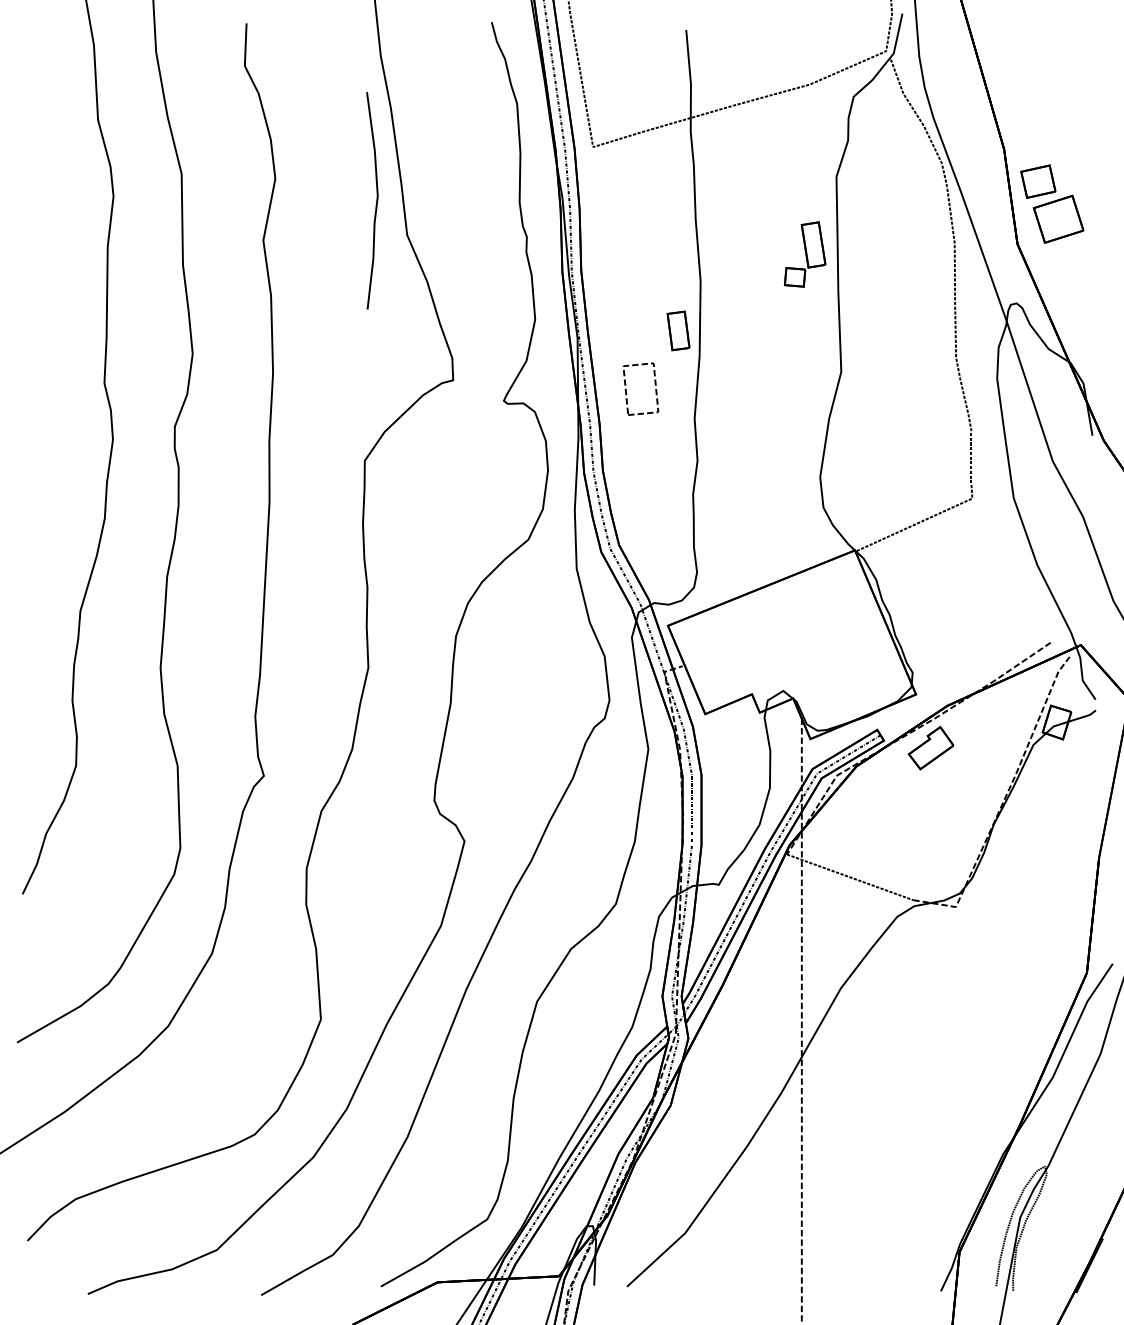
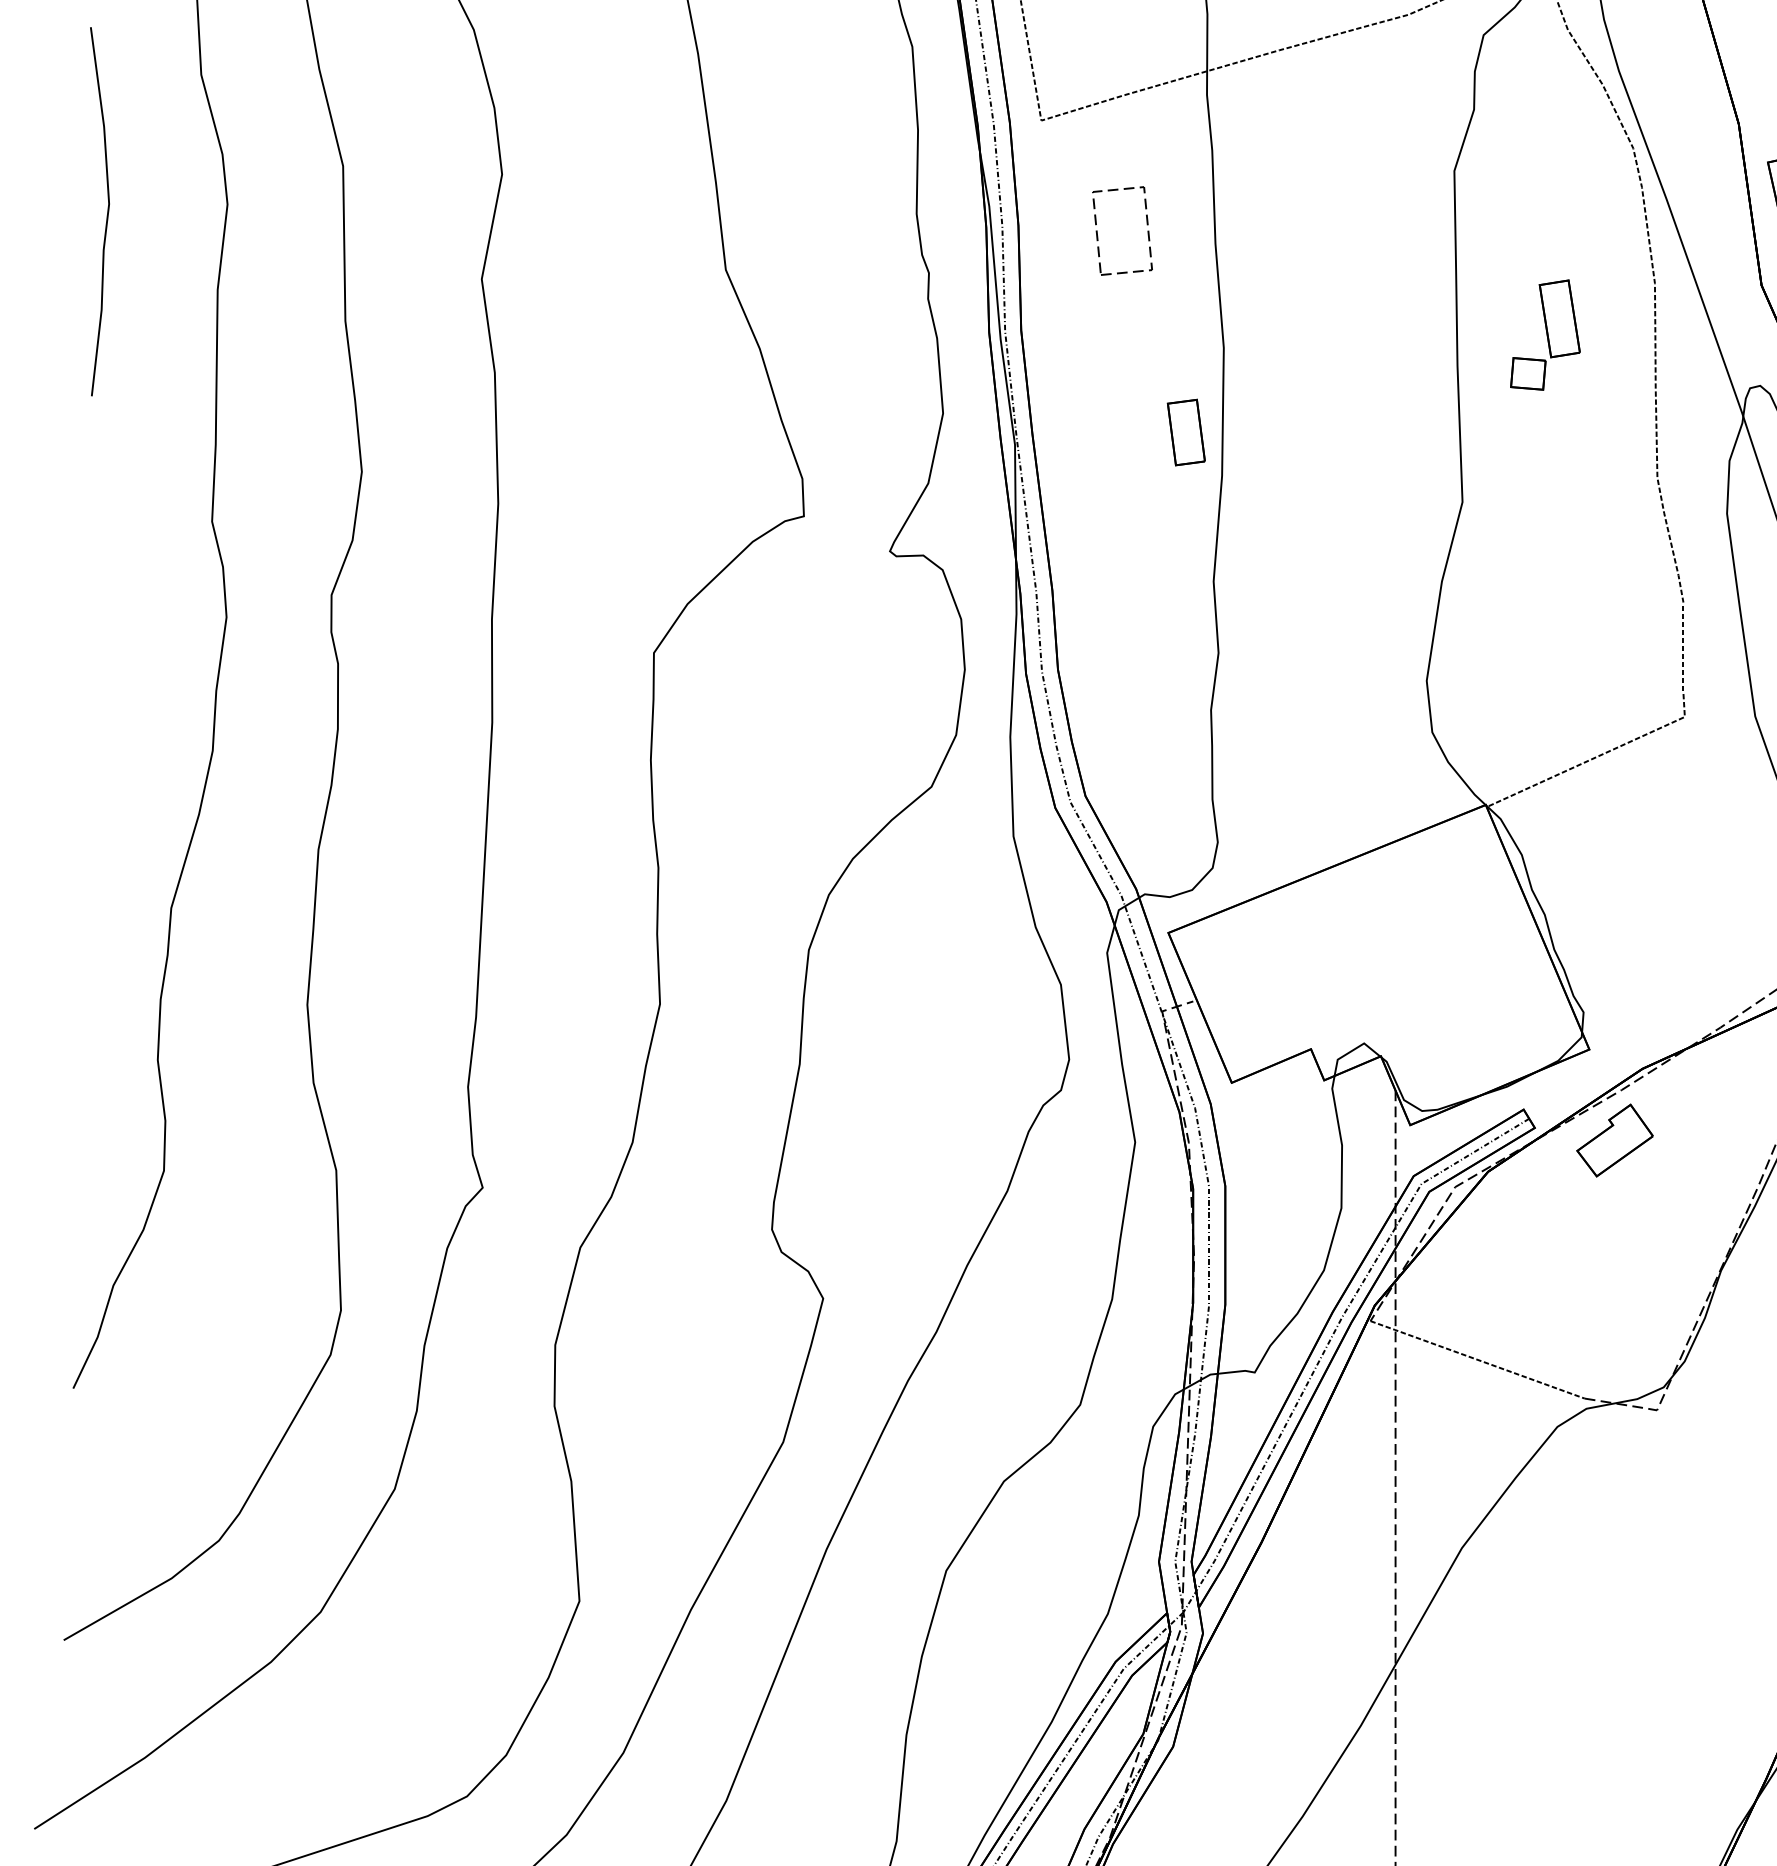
part: (372, 200) -> (100, 211), moved
part: (804, 254) -> (1544, 335), moved
part: (626, 388) -> (1098, 229), moved

